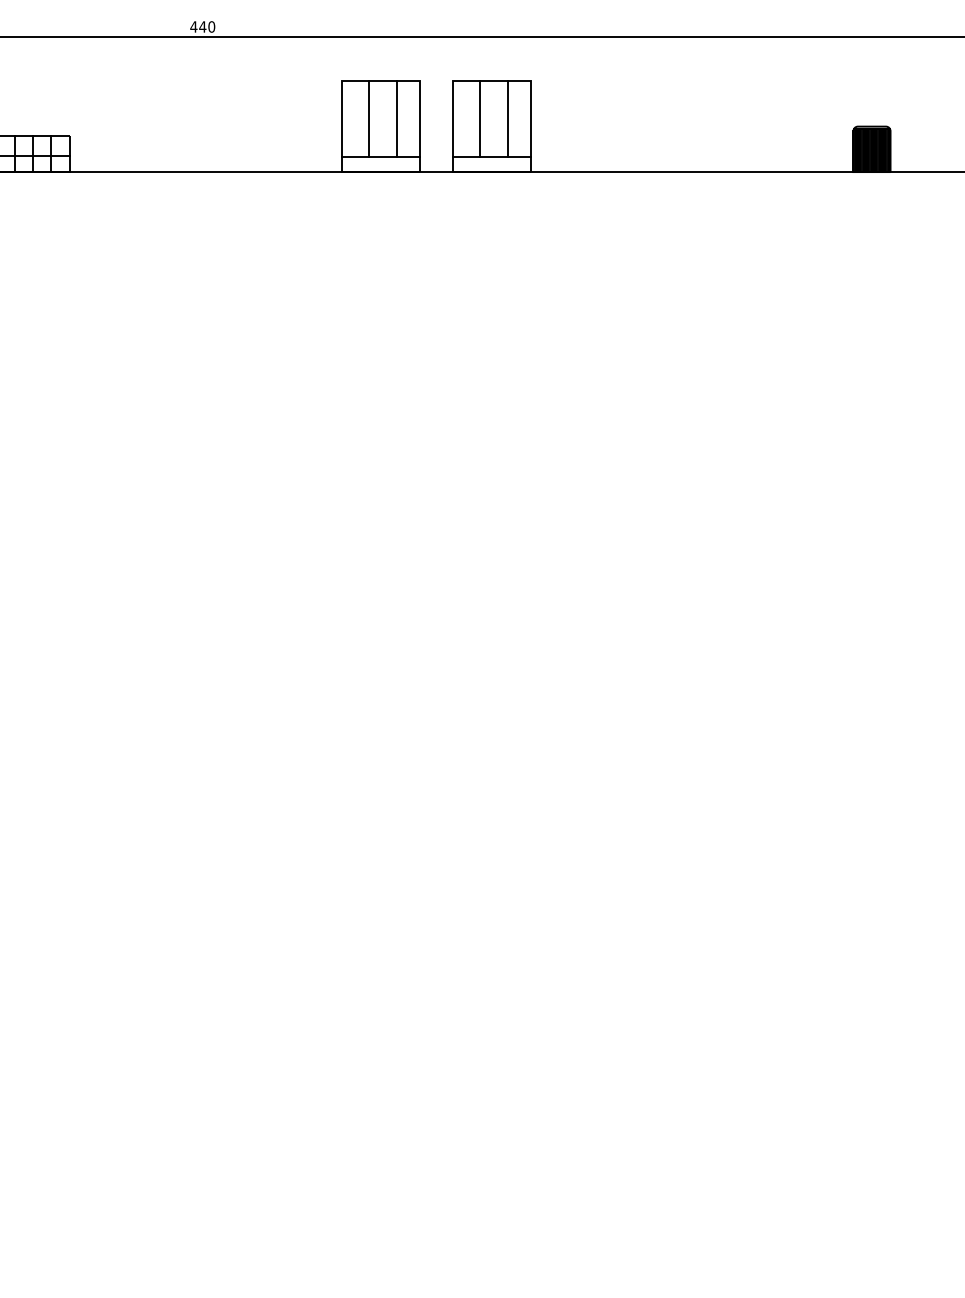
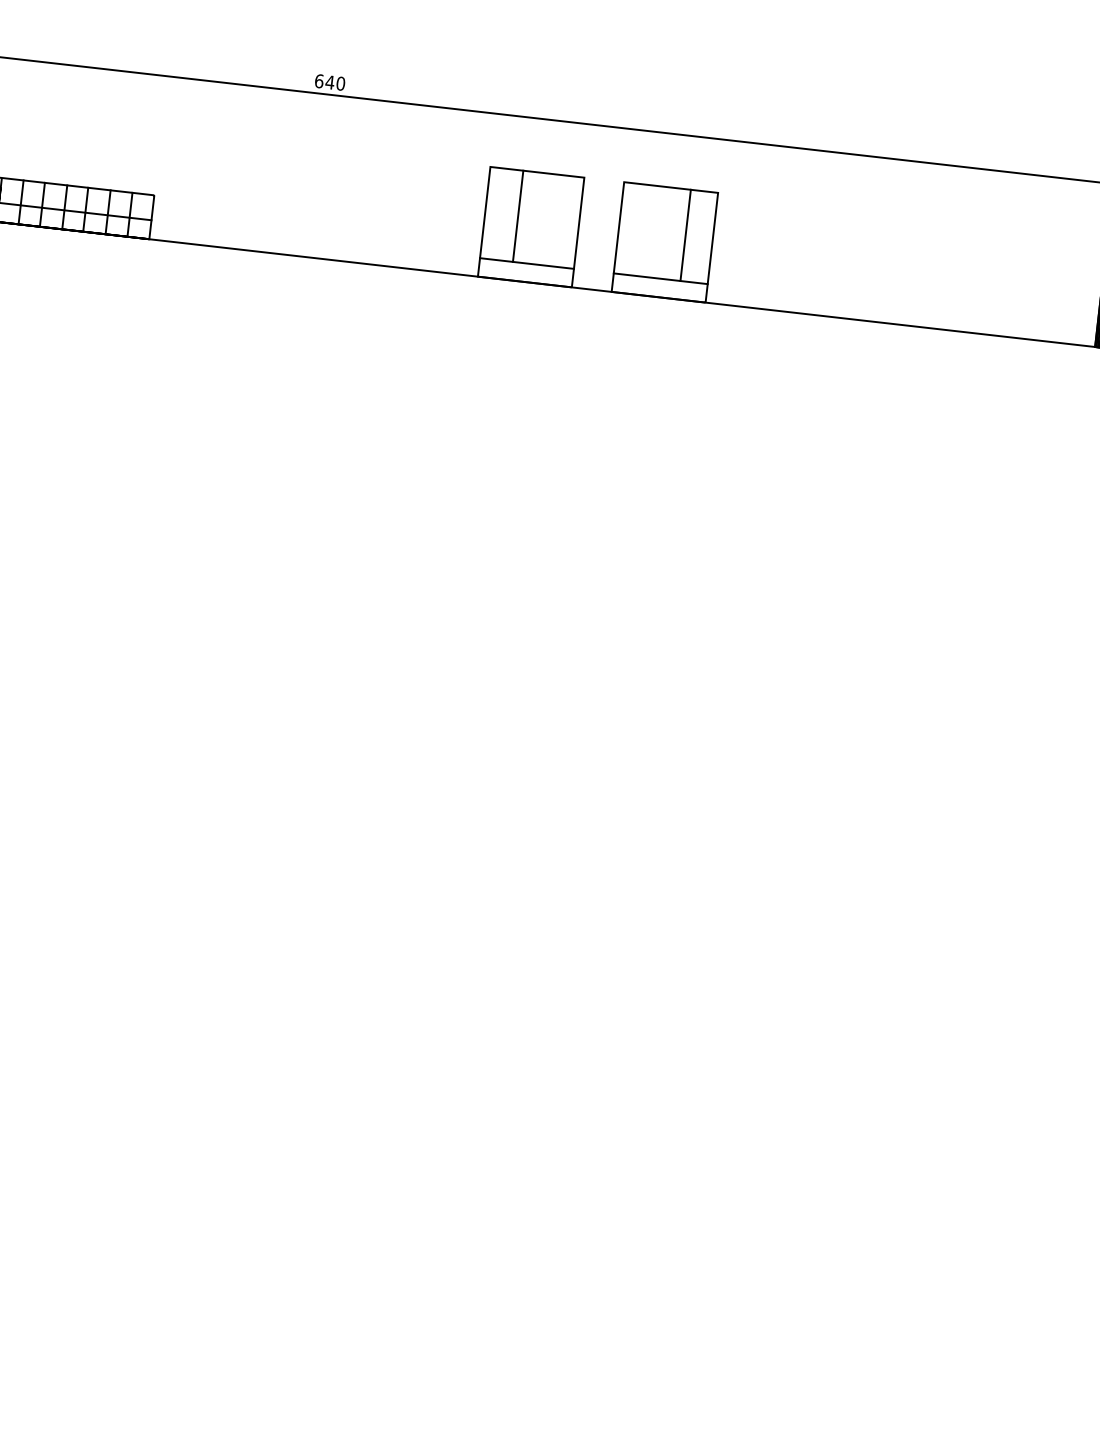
text: (193, 26) -> (318, 80), 440 -> 640
line: (397, 118) -> (552, 219), removed
line: (480, 118) -> (652, 231), removed

